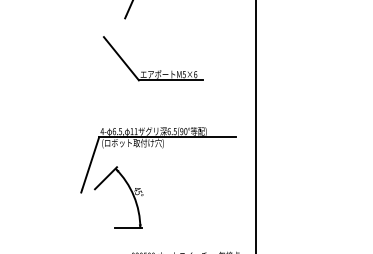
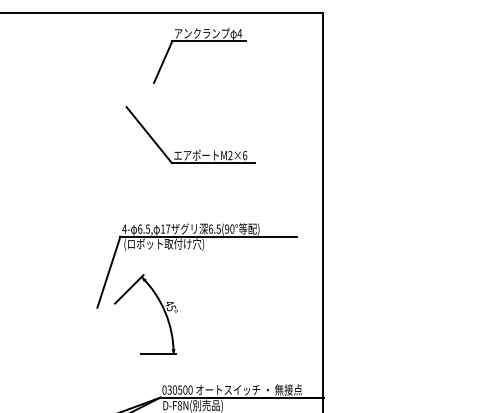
text: (184, 74) -> (230, 155), M5×6 -> M2×6
text: (136, 131) -> (168, 228), 11 -> 17

